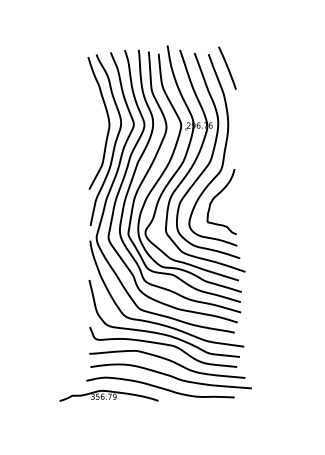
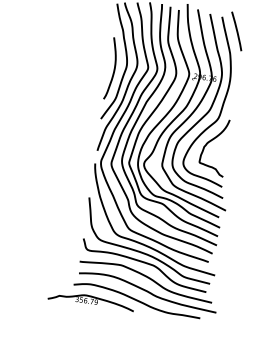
curve: (95, 130) -> (114, 68), added

